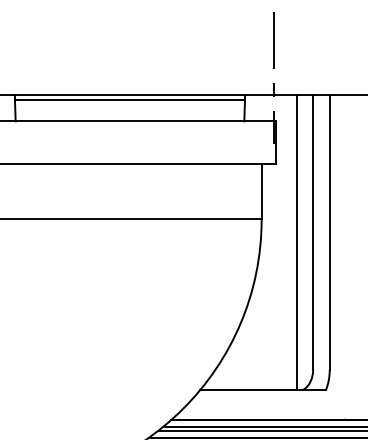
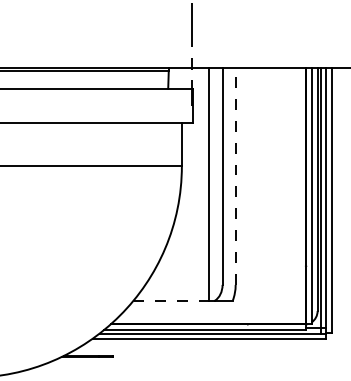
line: (329, 232) -> (235, 176), solid -> dashed
line: (248, 389) -> (171, 300), solid -> dashed

